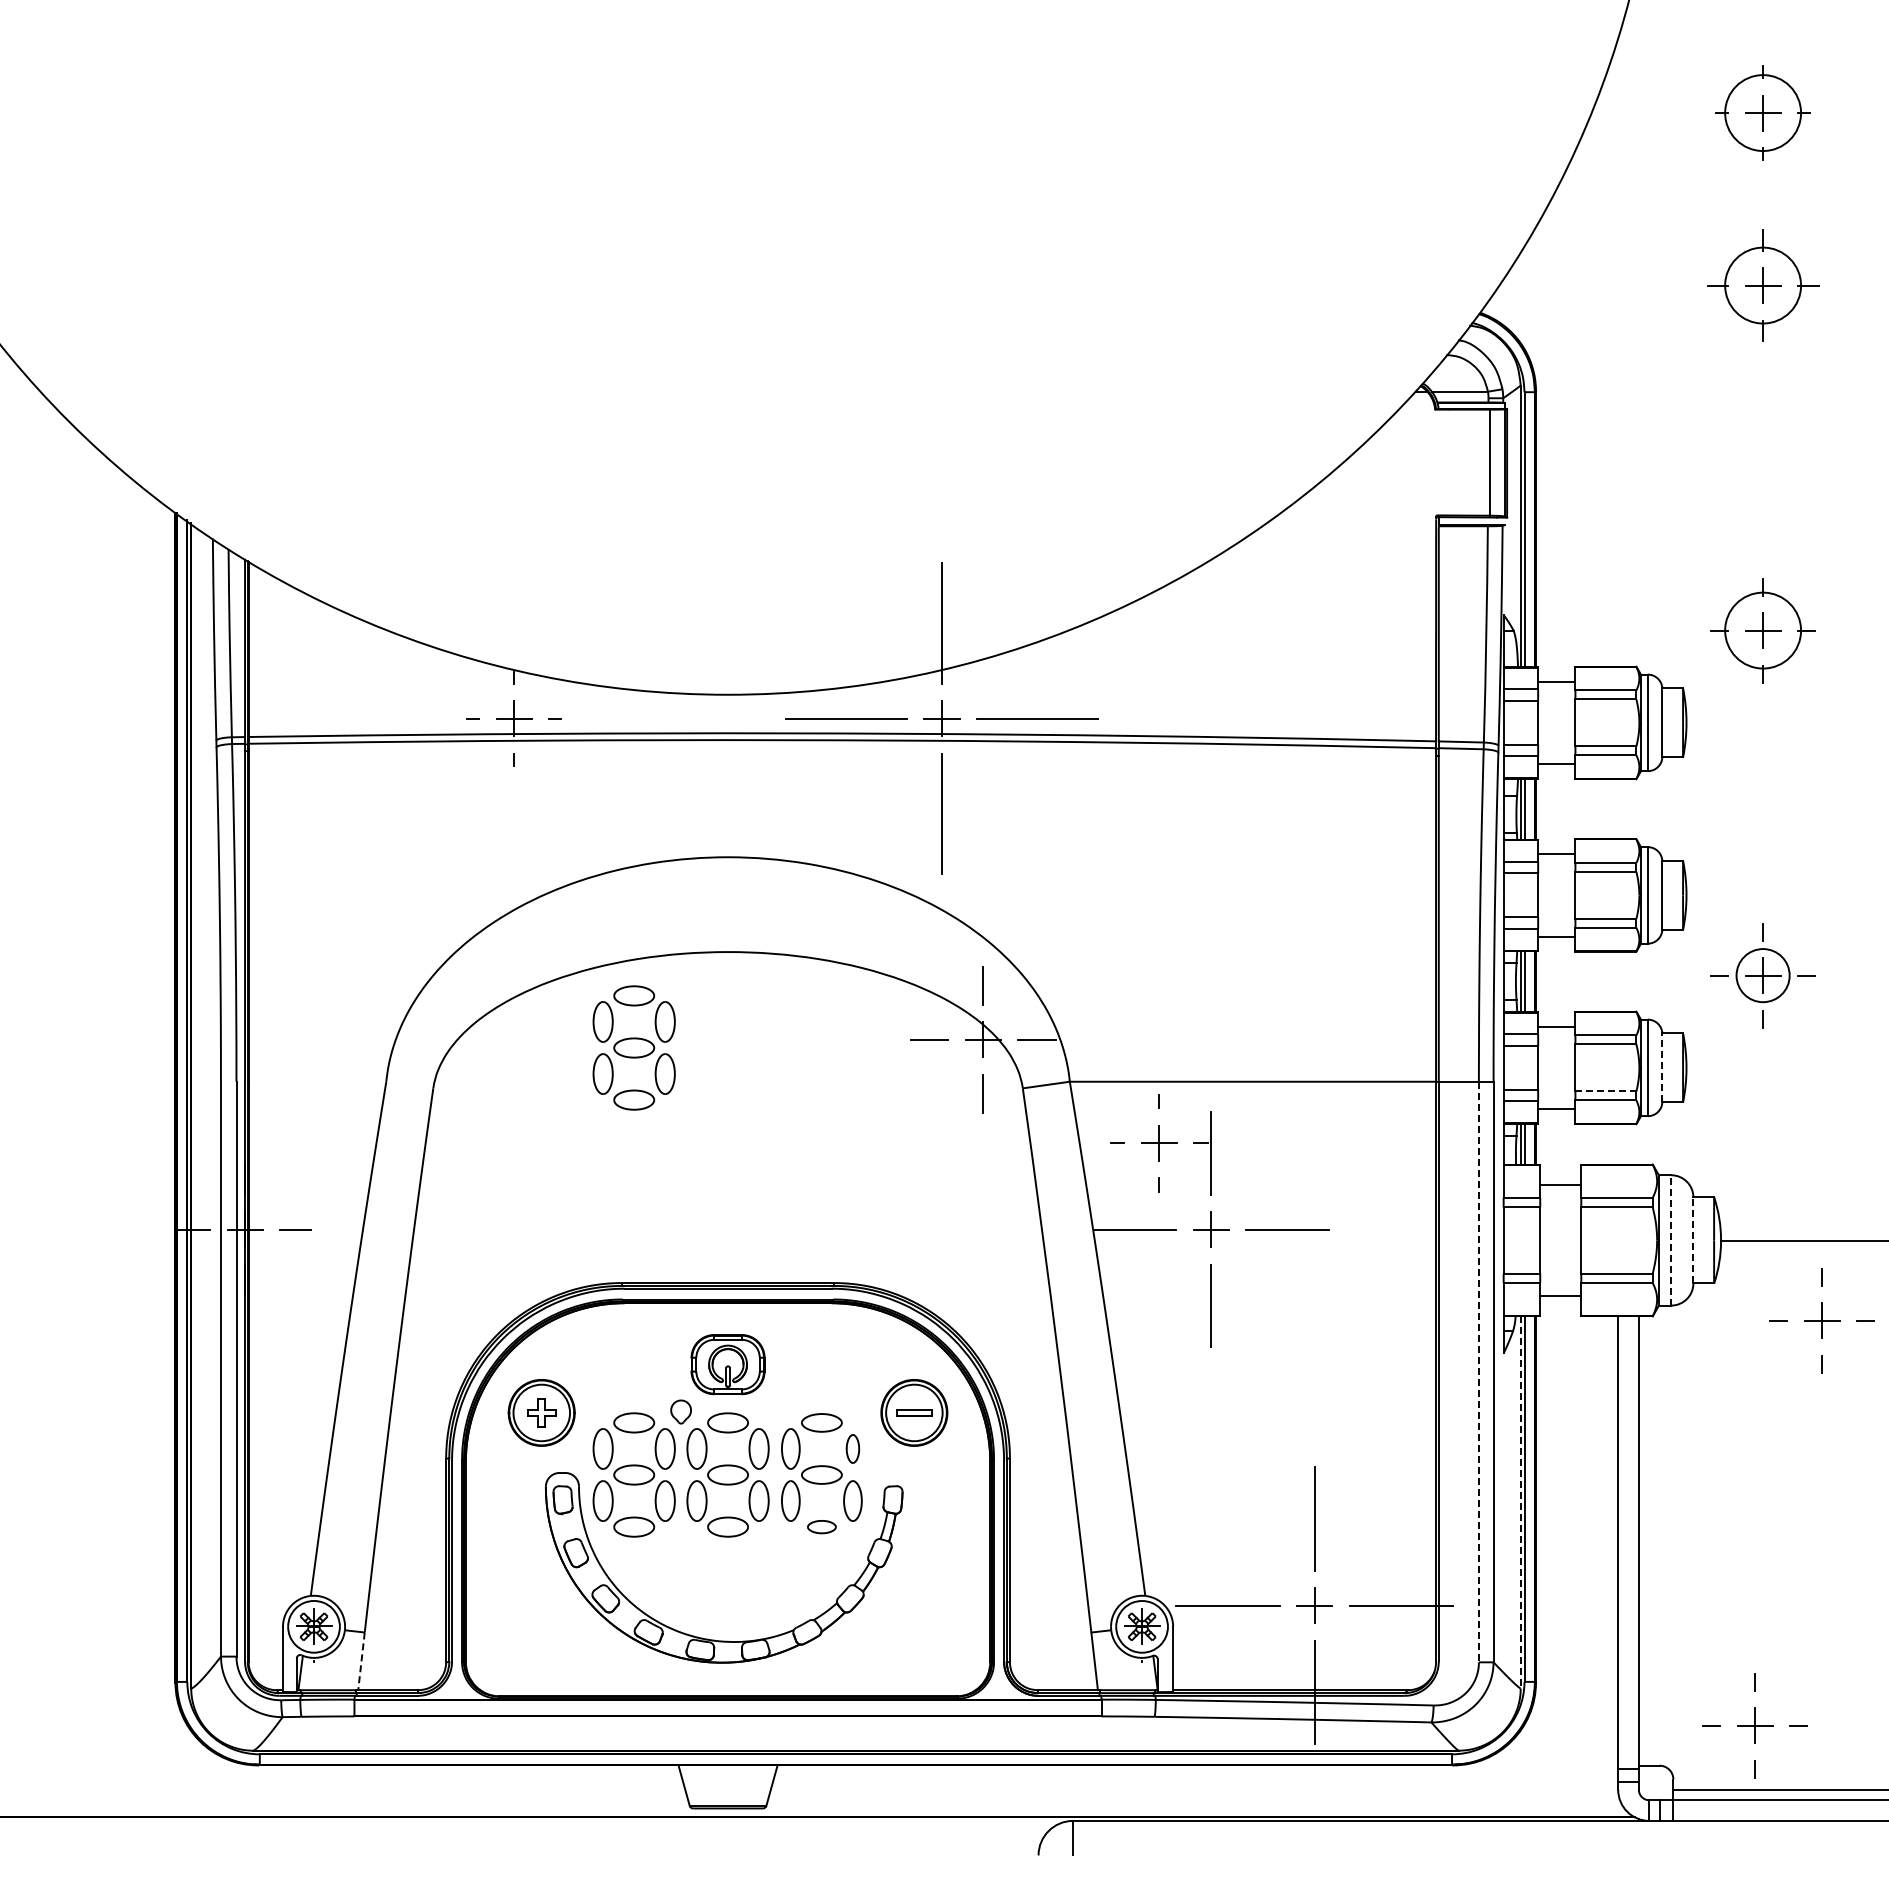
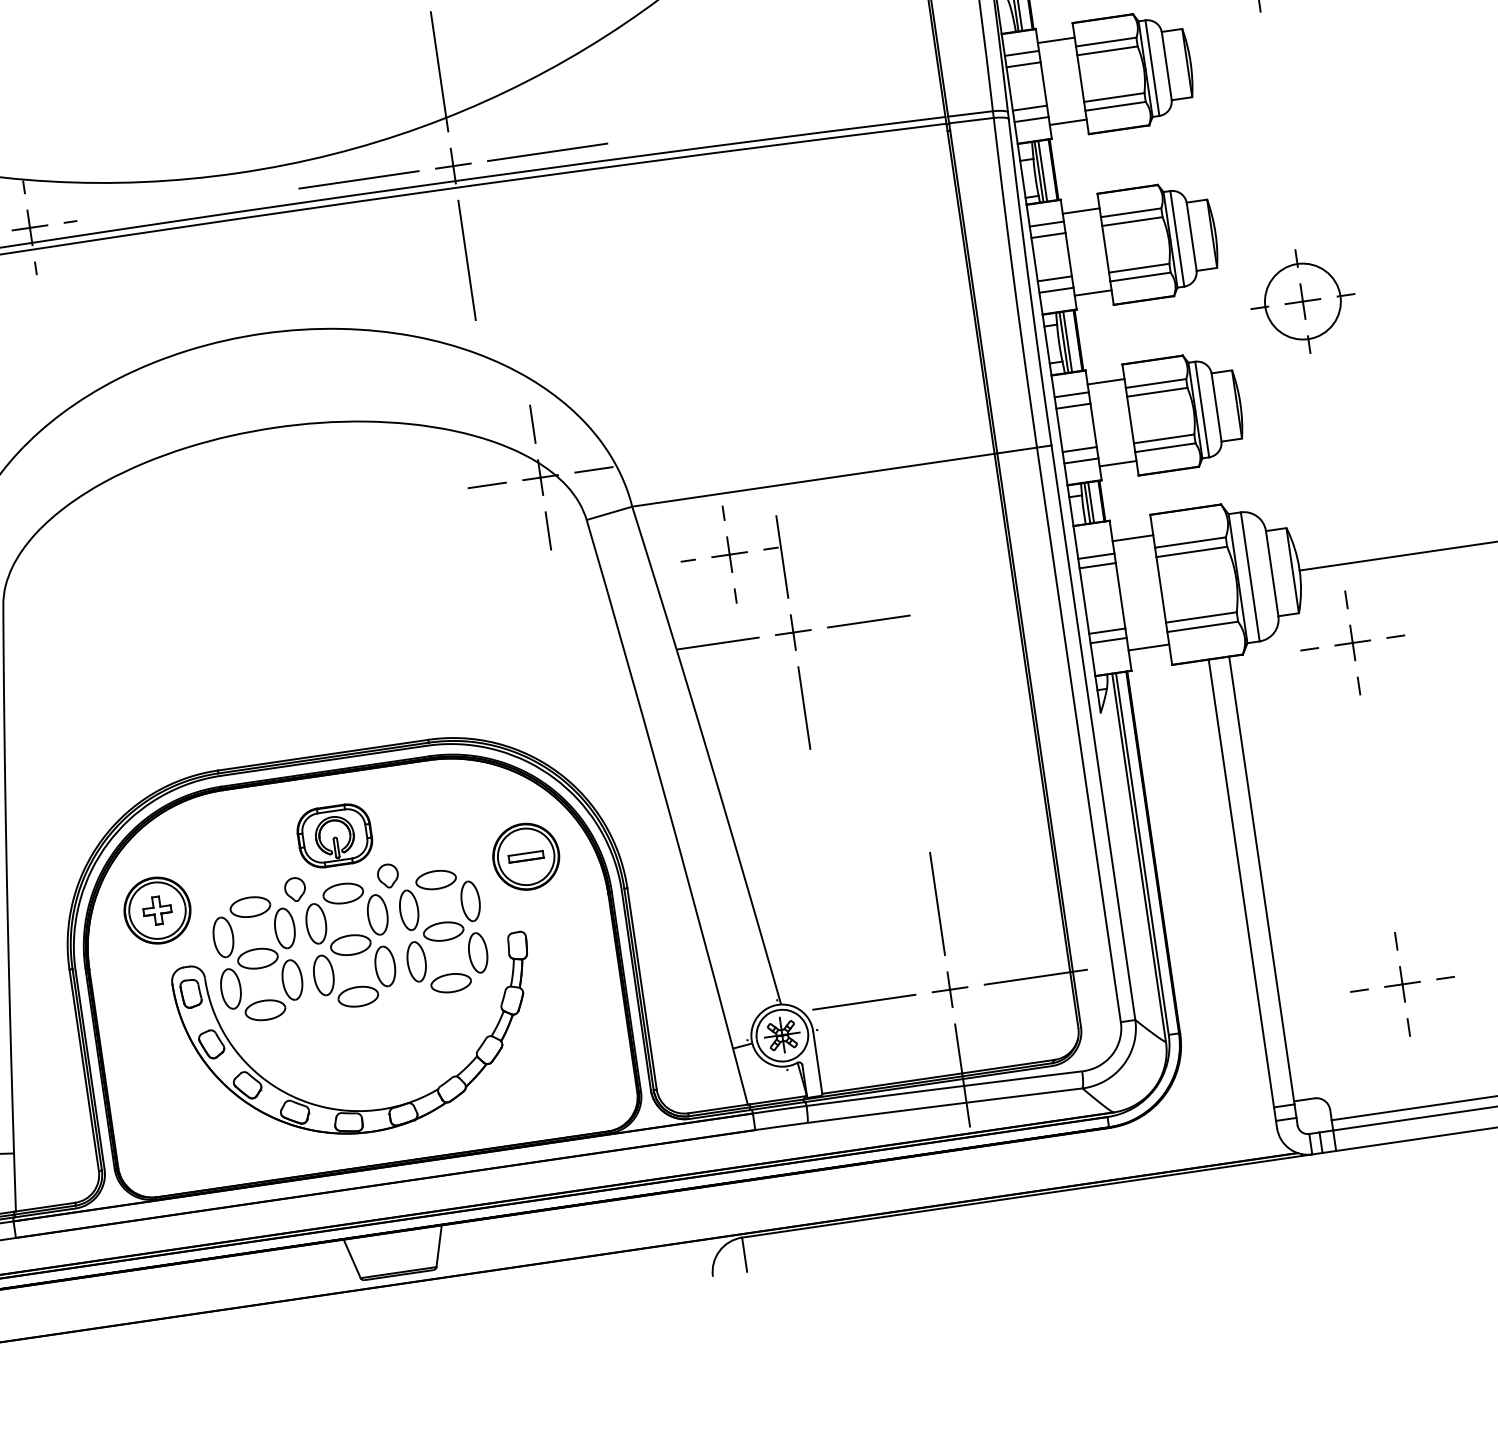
circle: (1763, 975) -> (1303, 301), size x1.43
part: (633, 1047) -> (195, 535), removed
line: (1662, 1067) -> (1216, 407), dashed -> solid
line: (1606, 1091) -> (1164, 438), dashed -> solid
line: (1671, 1239) -> (1250, 575), dashed -> solid
line: (1693, 1239) -> (1272, 572), dashed -> solid
part: (1821, 1320) -> (1352, 642), moved
line: (1478, 1372) -> (1078, 735), dashed -> solid
part: (774, 1411) -> (387, 875), added
part: (852, 1448) -> (470, 900), size x1.43
line: (1520, 1503) -> (1139, 858), dashed -> solid
part: (821, 1526) -> (450, 982), size x1.43
line: (361, 1661) -> (15, 1182), dashed -> solid
part: (1754, 1725) -> (1401, 984), moved

